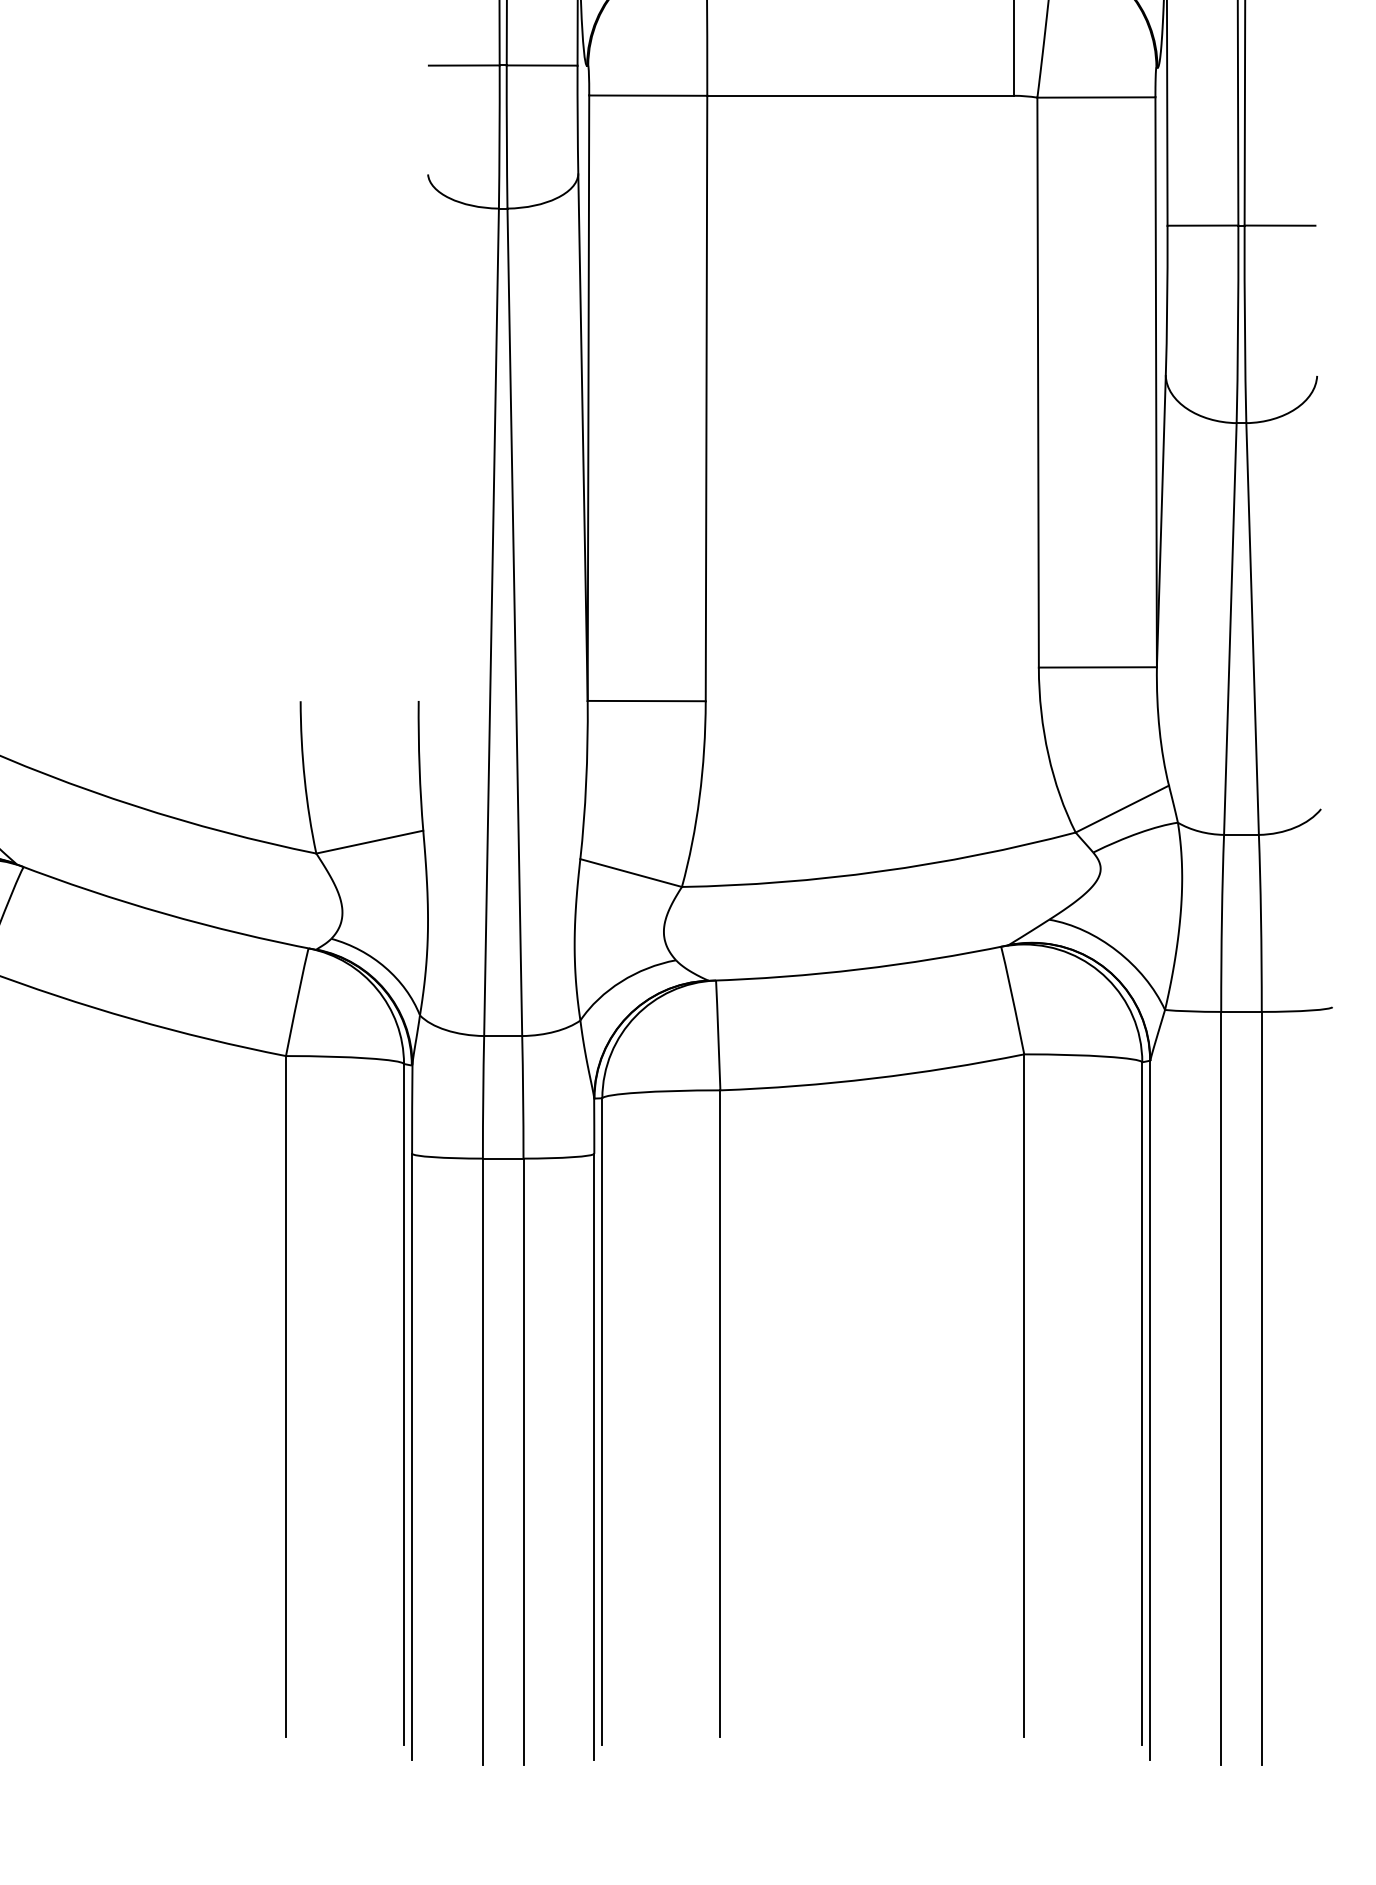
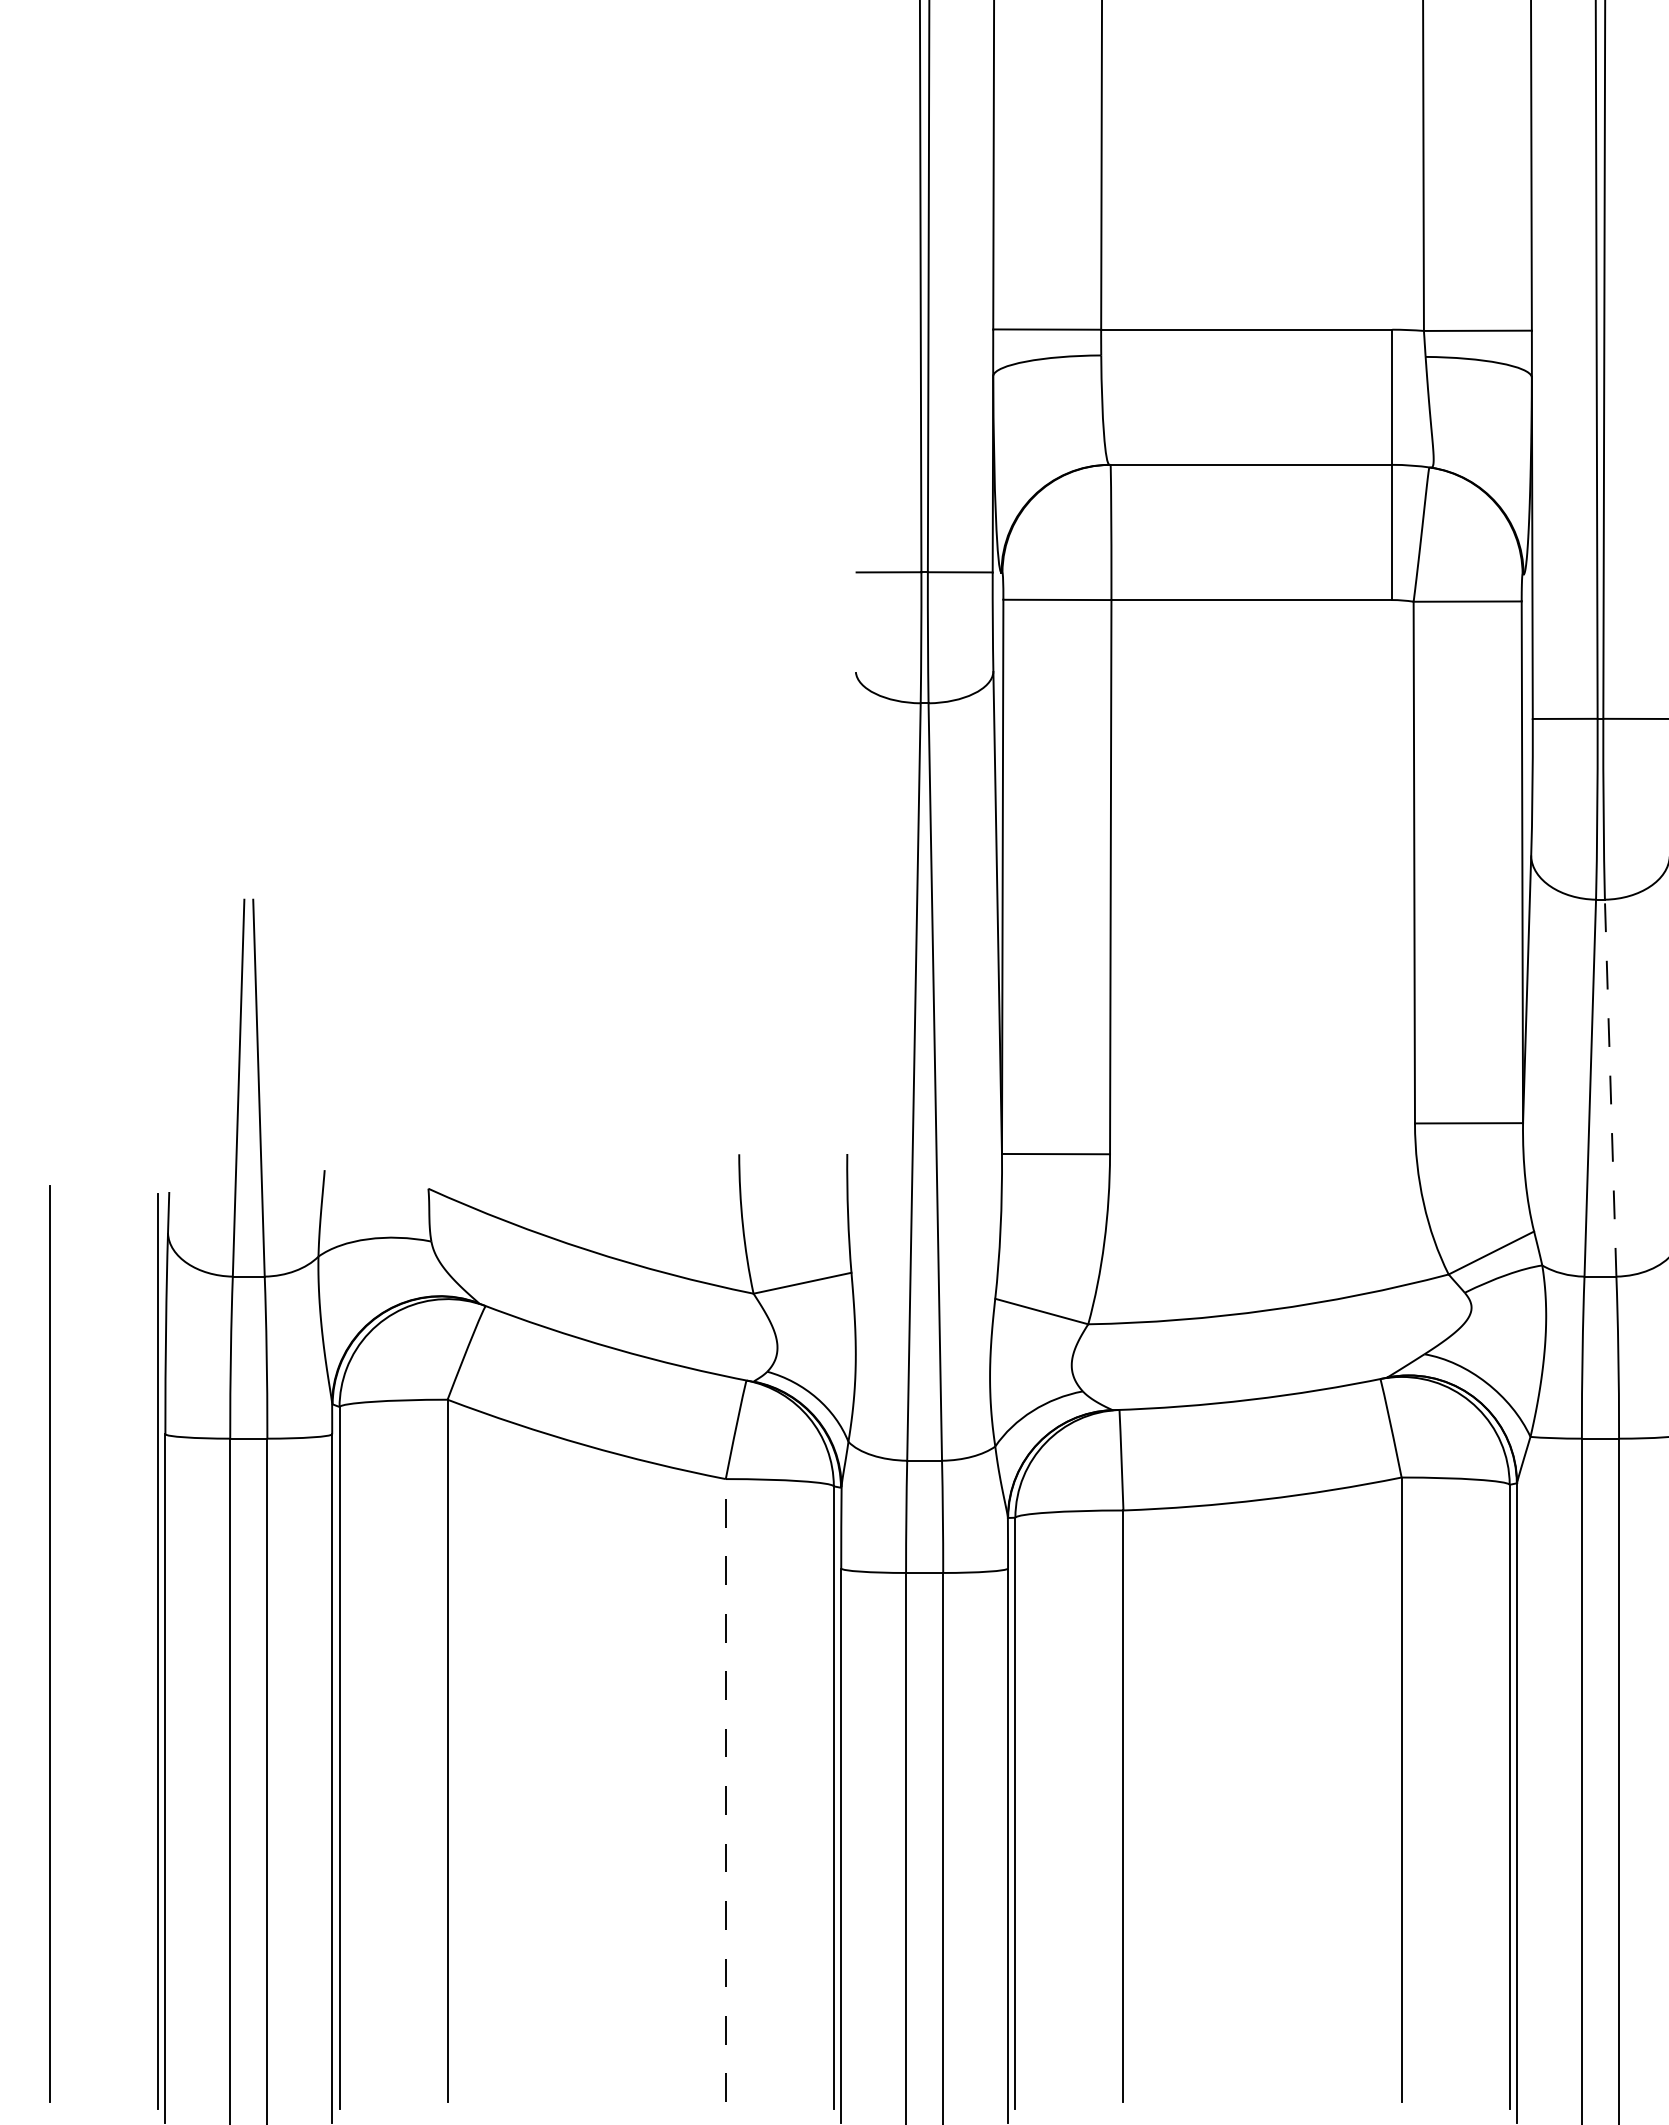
line: (1252, 629) -> (1610, 1088), solid -> dashed
line: (285, 1396) -> (725, 1790), solid -> dashed

